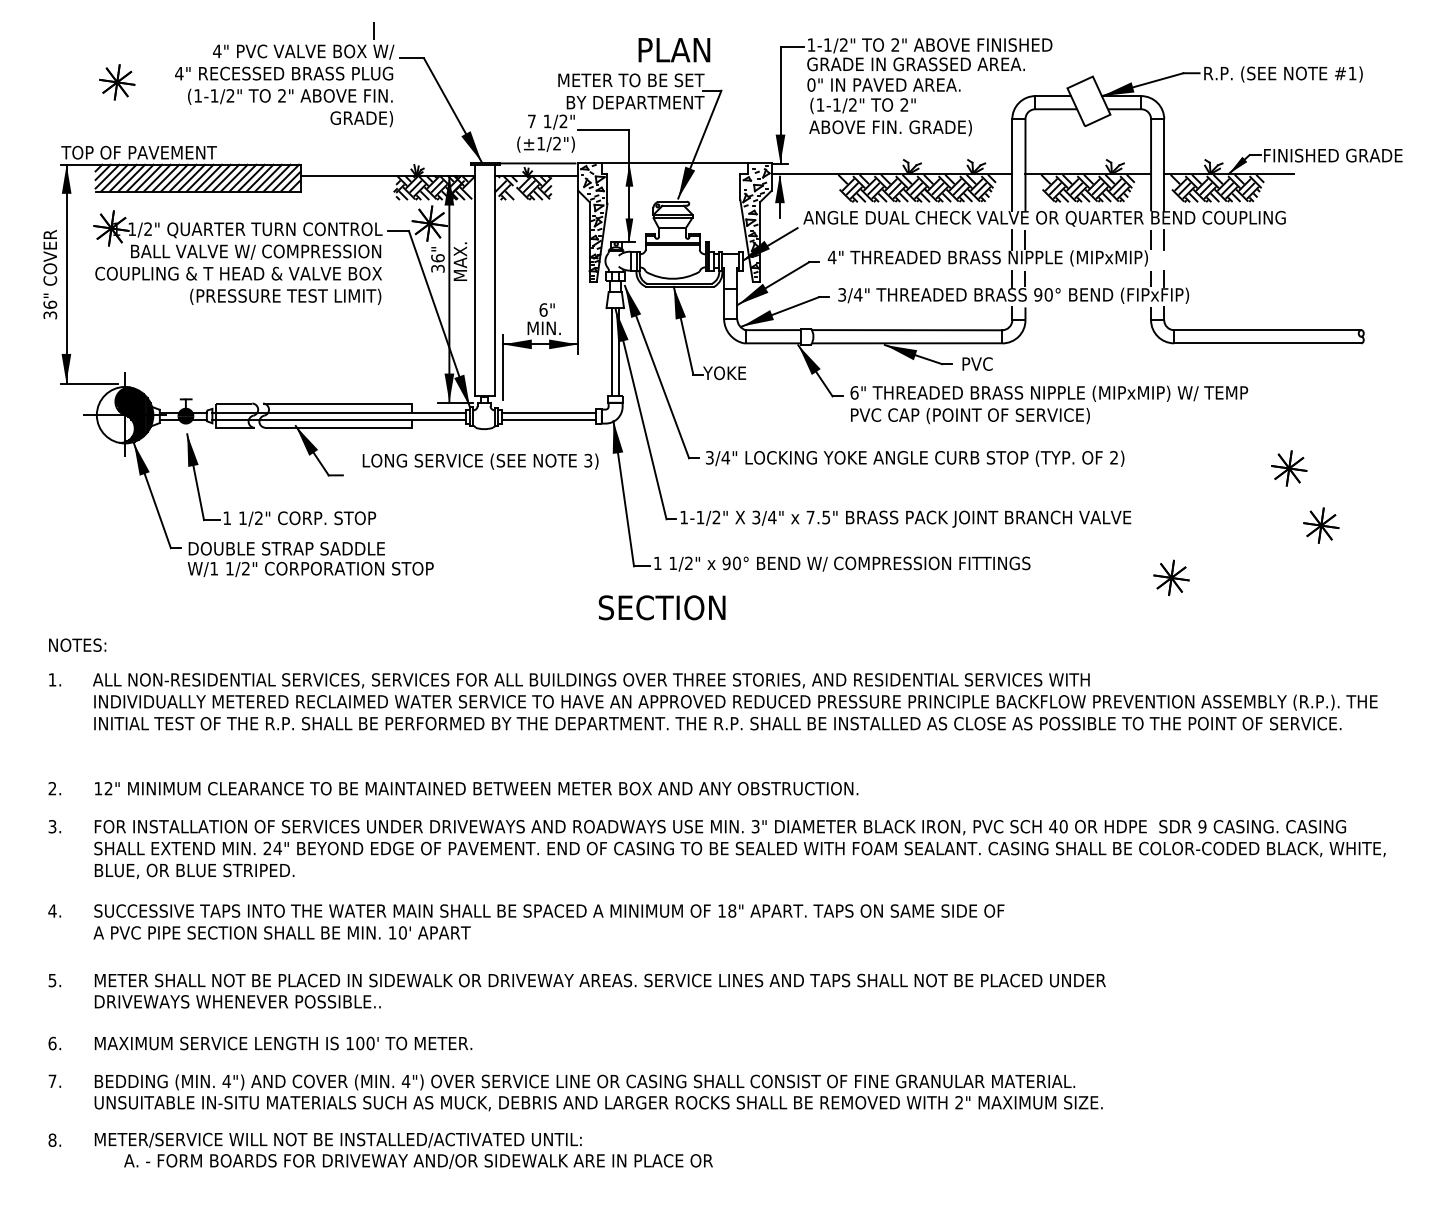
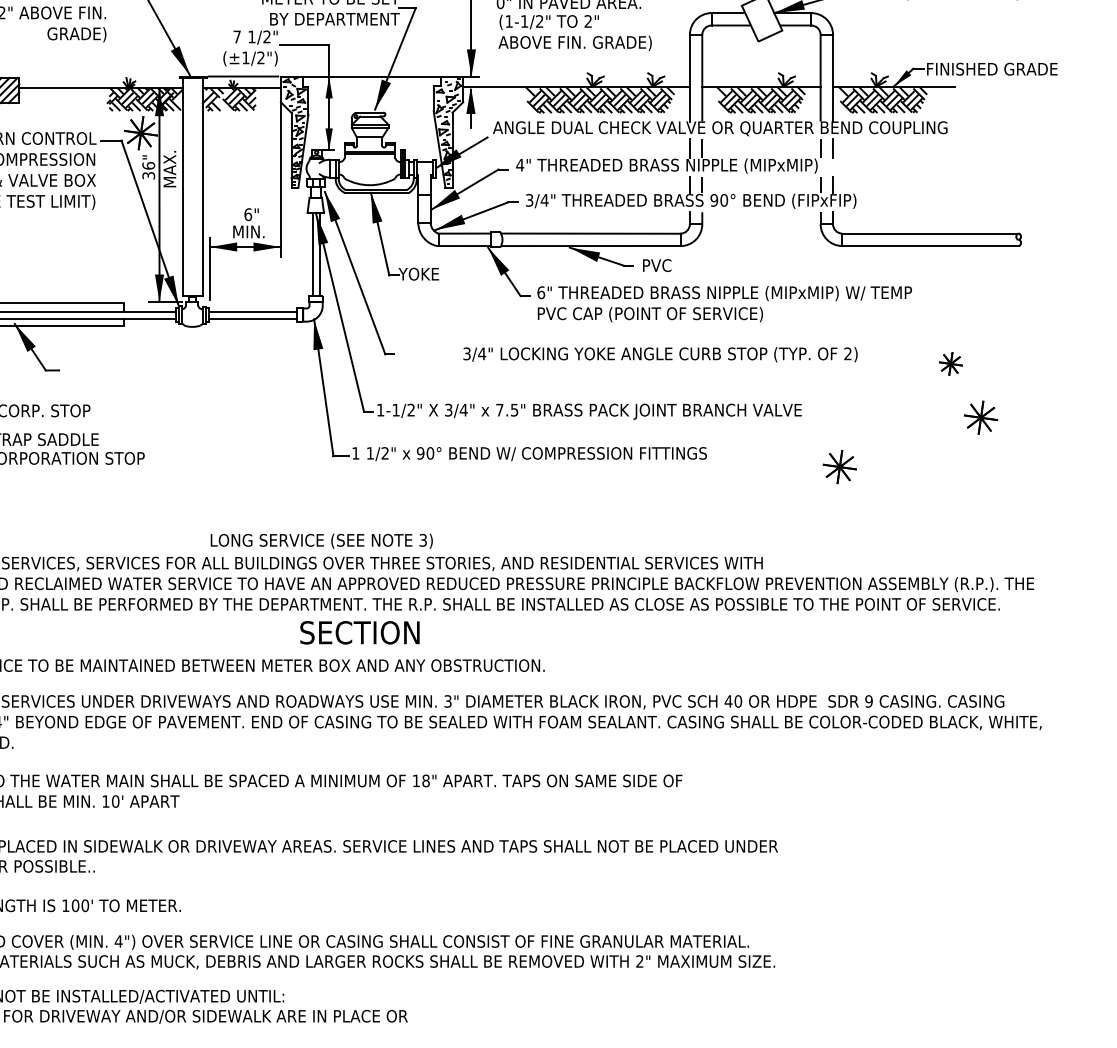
text: (914, 458) -> (659, 354), moved
text: (480, 461) -> (321, 541), moved
part: (1289, 468) -> (951, 363), size x0.7
text: (661, 607) -> (359, 632), moved

